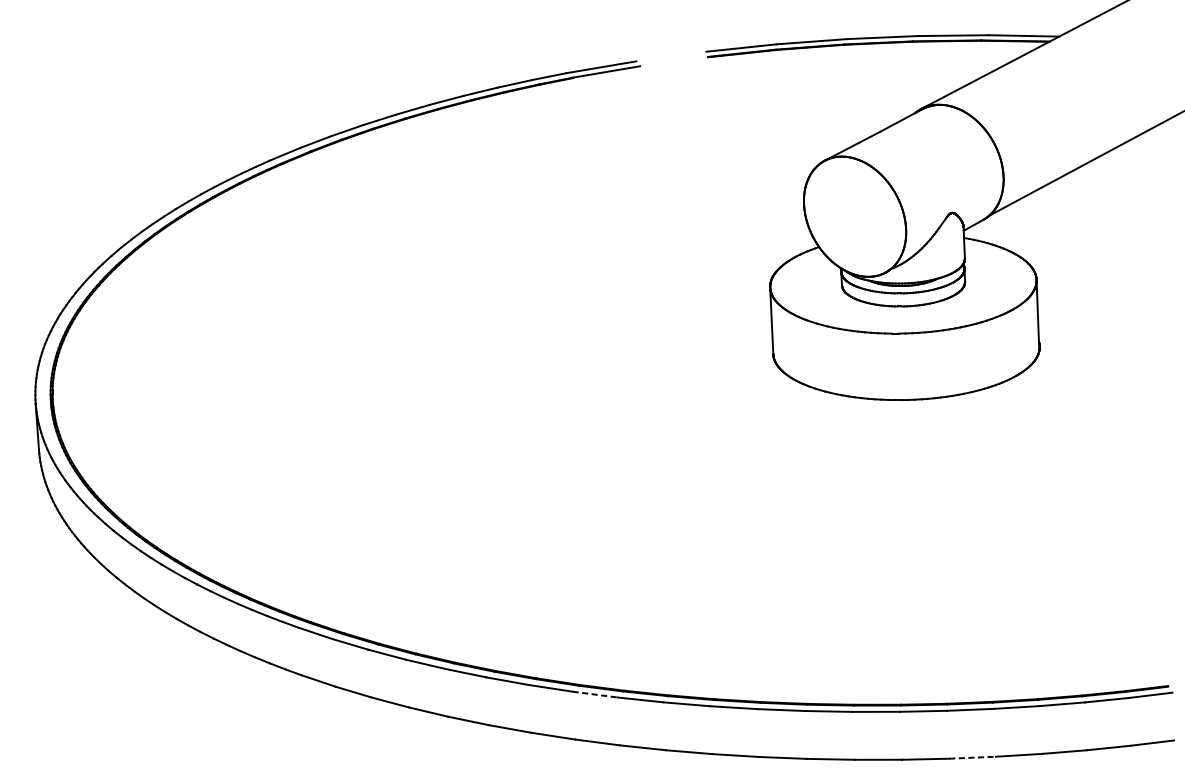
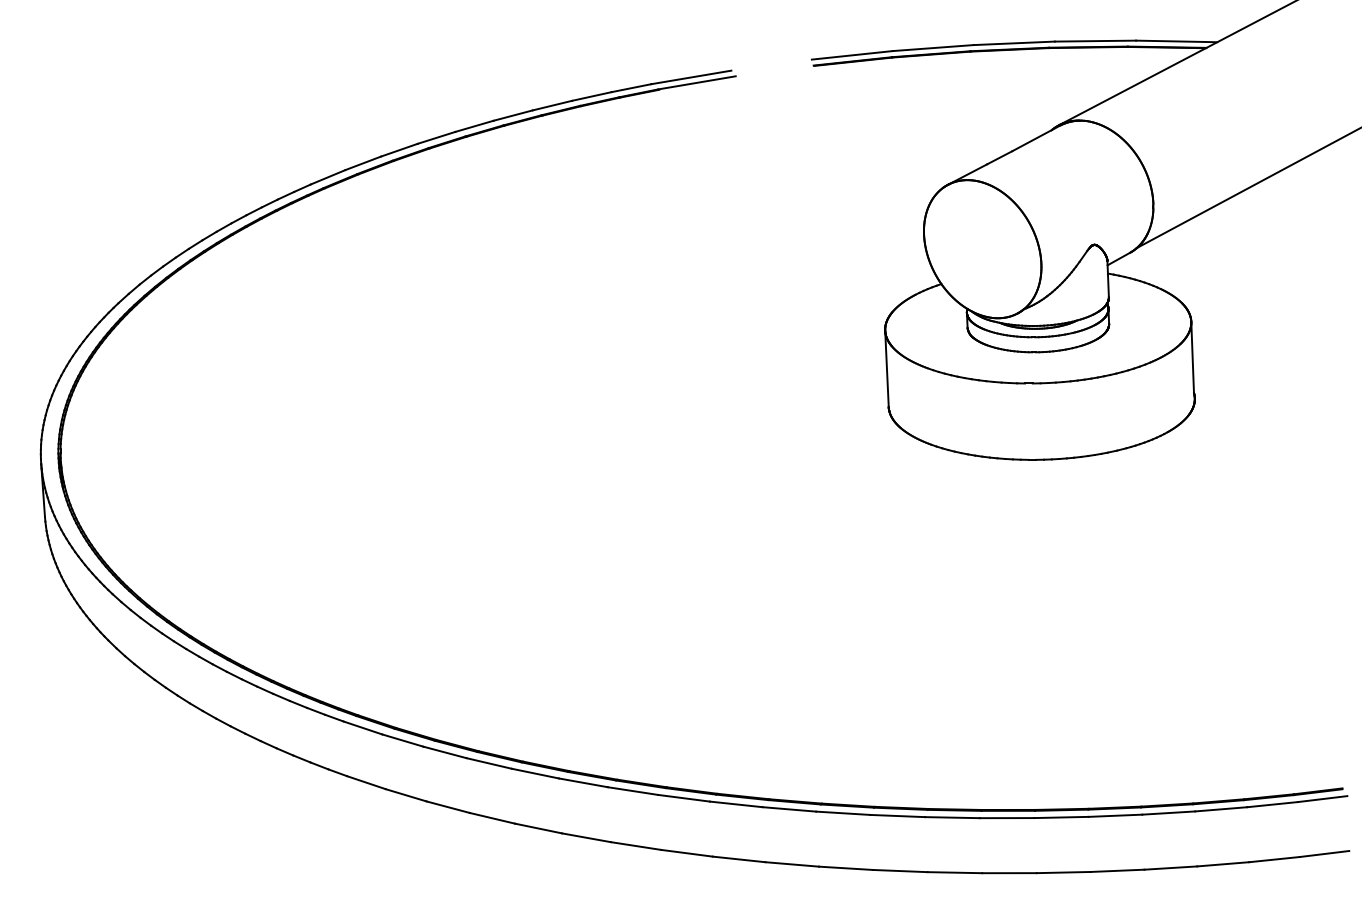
line: (595, 694) -> (684, 798), dashed -> solid
line: (972, 757) -> (1117, 870), dashed -> solid

